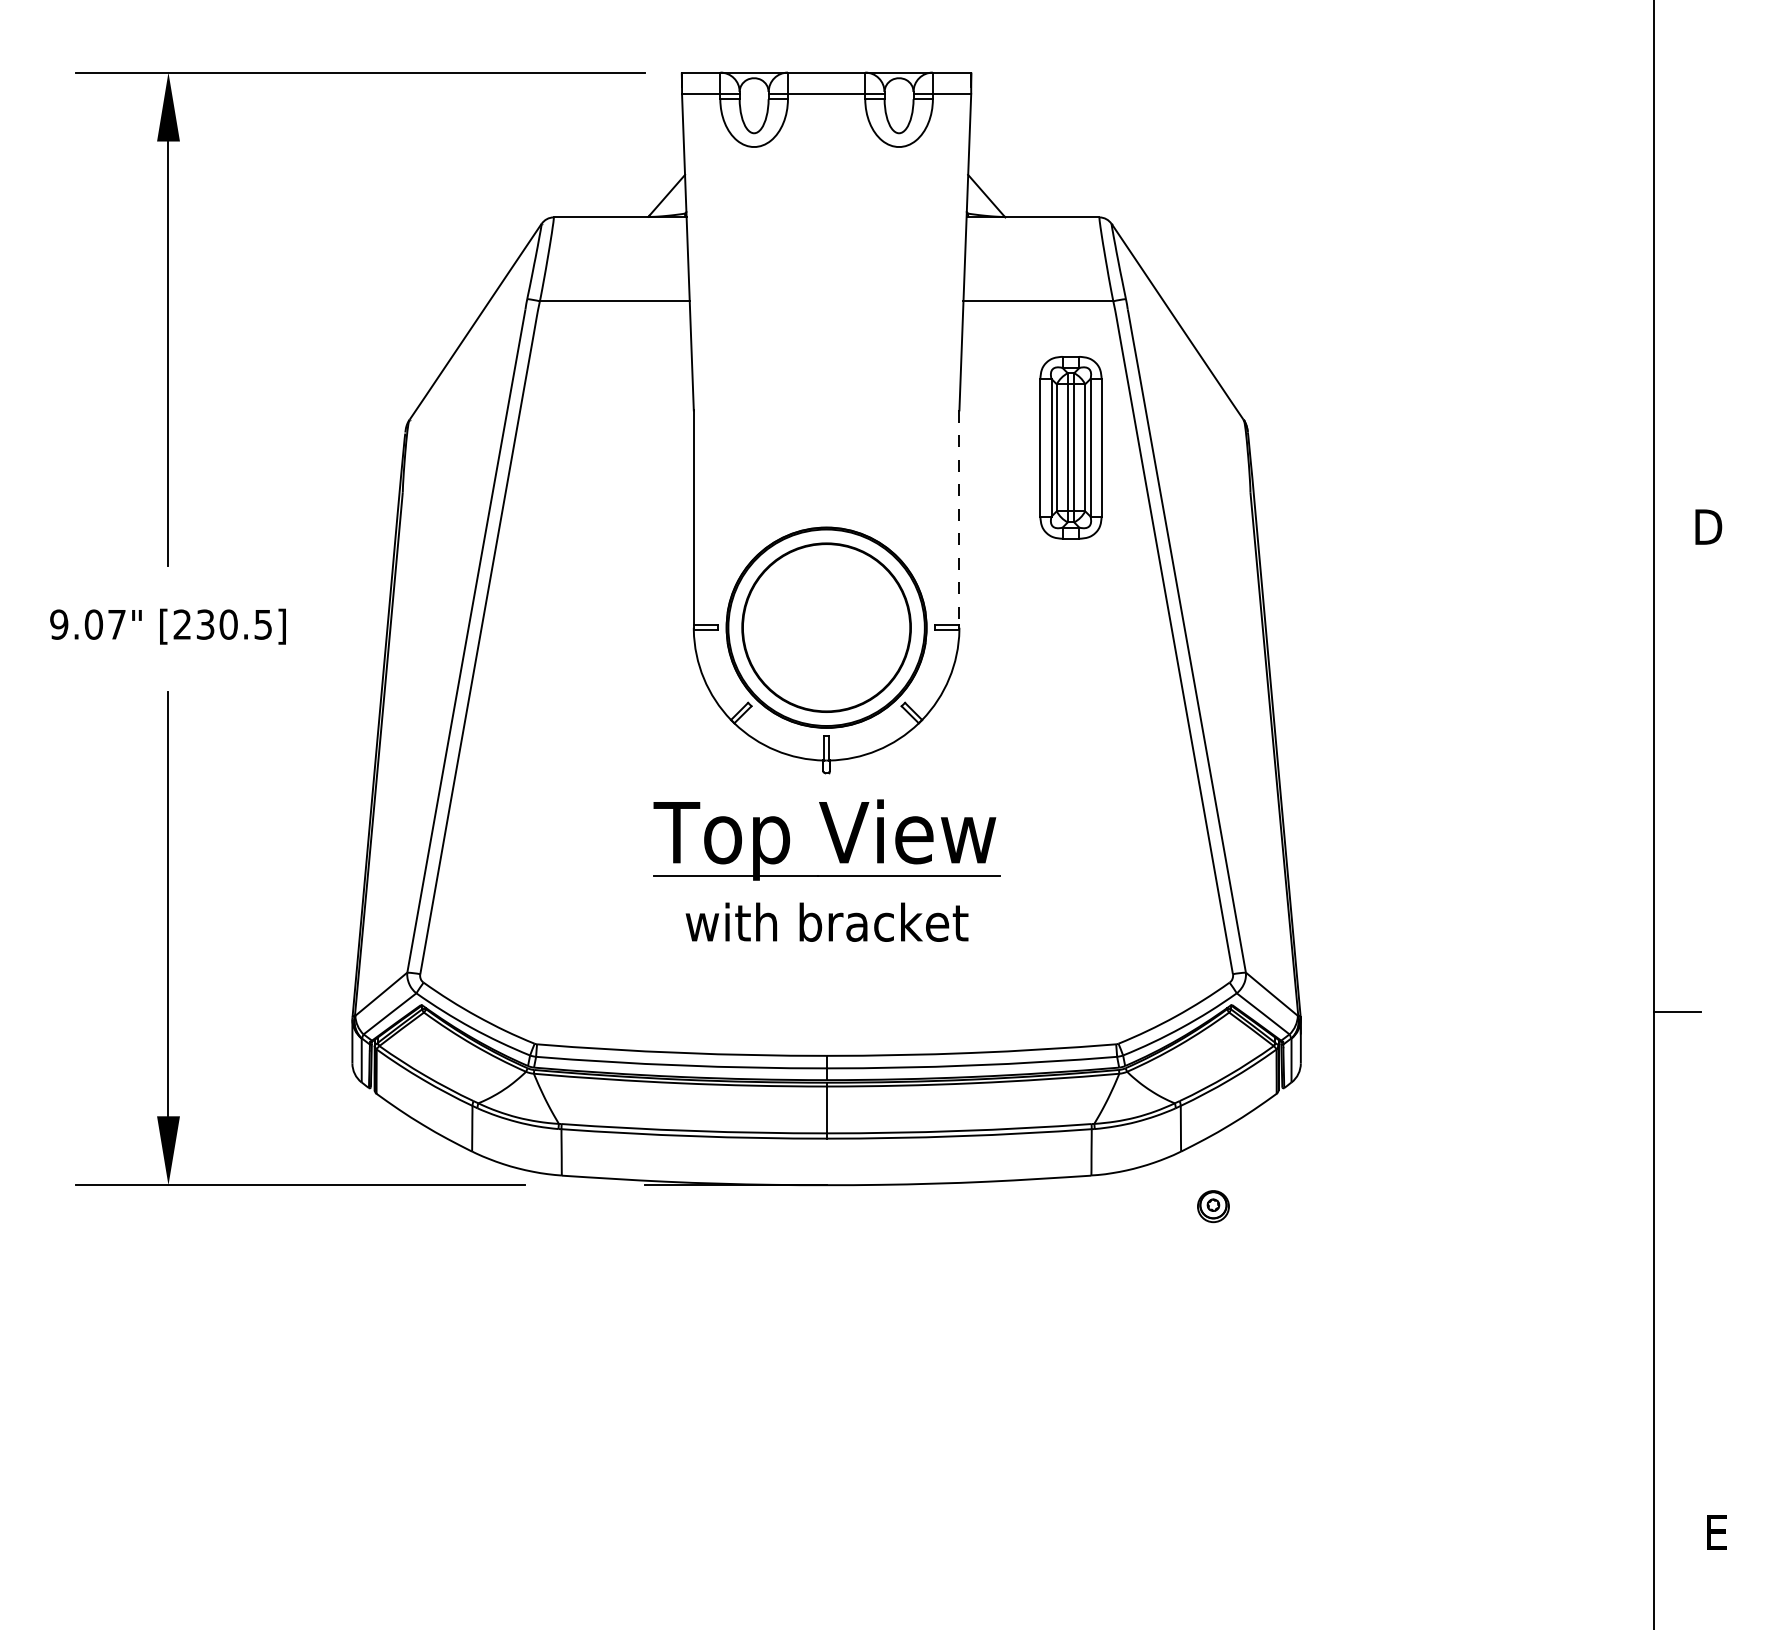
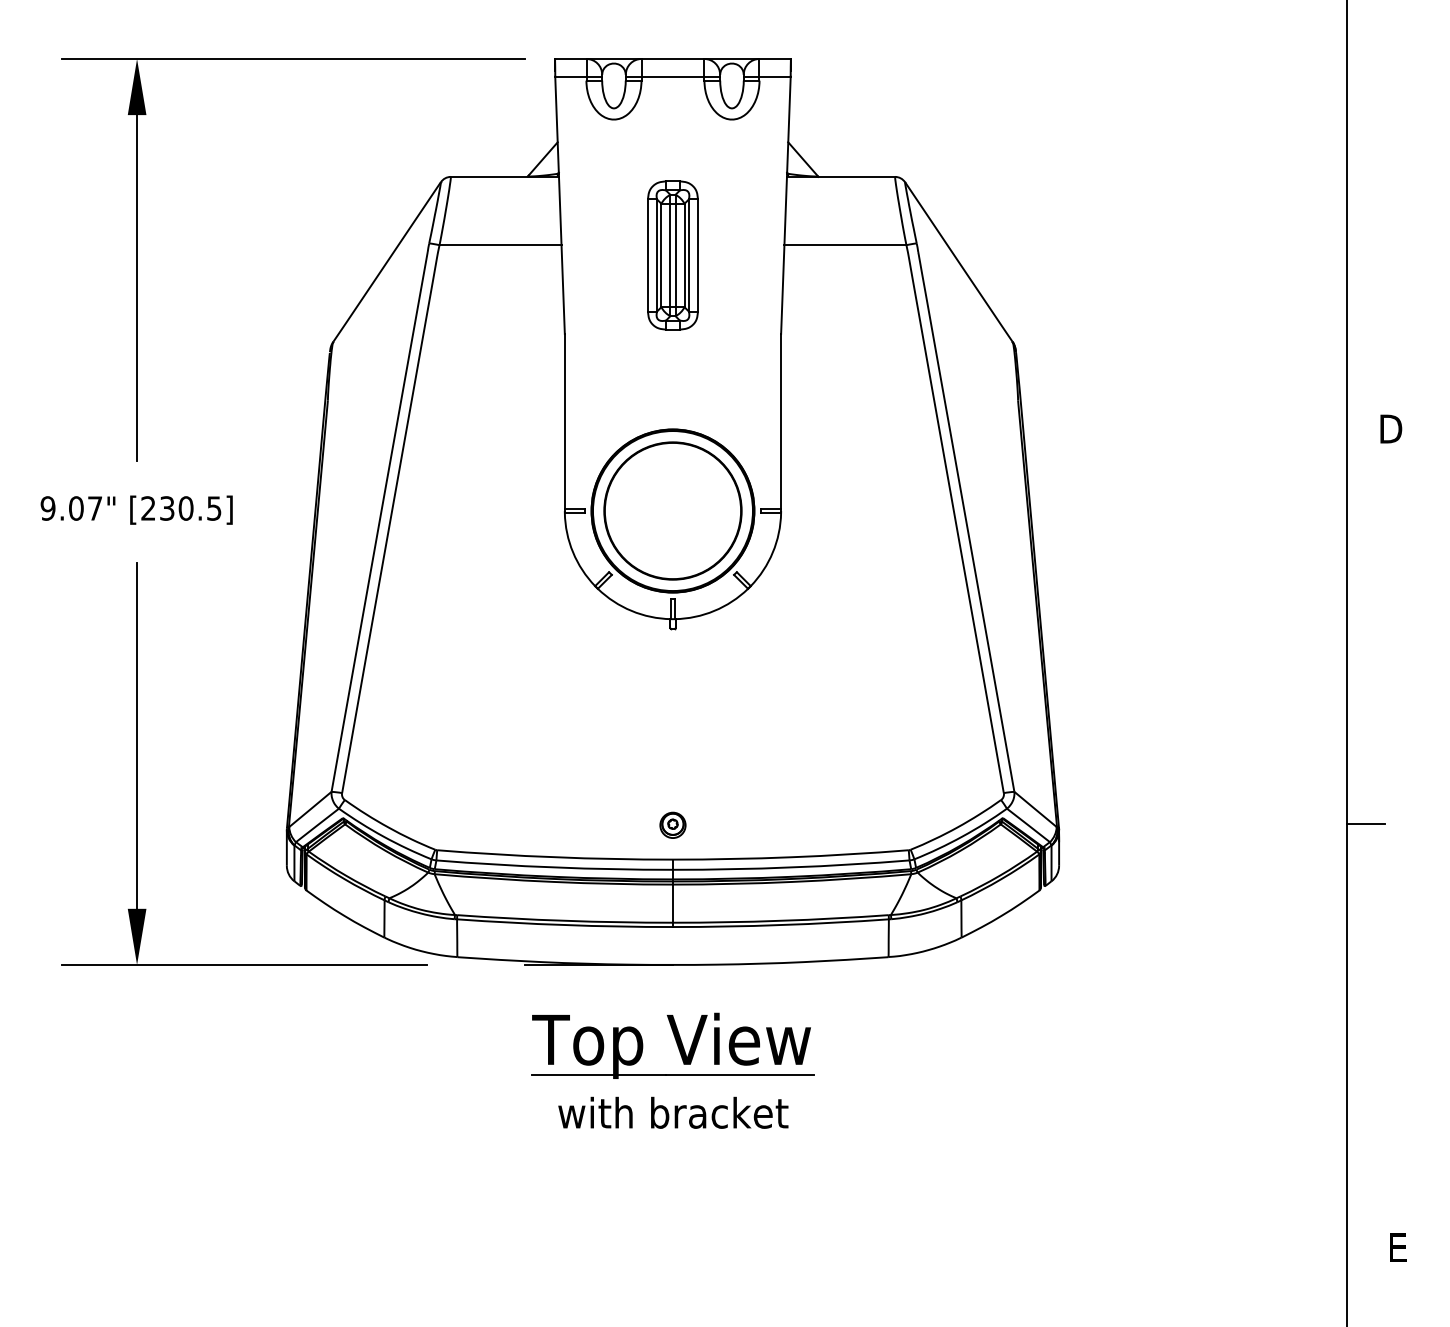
part: (1070, 447) -> (672, 255), moved
line: (959, 519) -> (781, 422), dashed -> solid
part: (826, 870) -> (672, 1070), moved
part: (1212, 1205) -> (672, 824), moved

